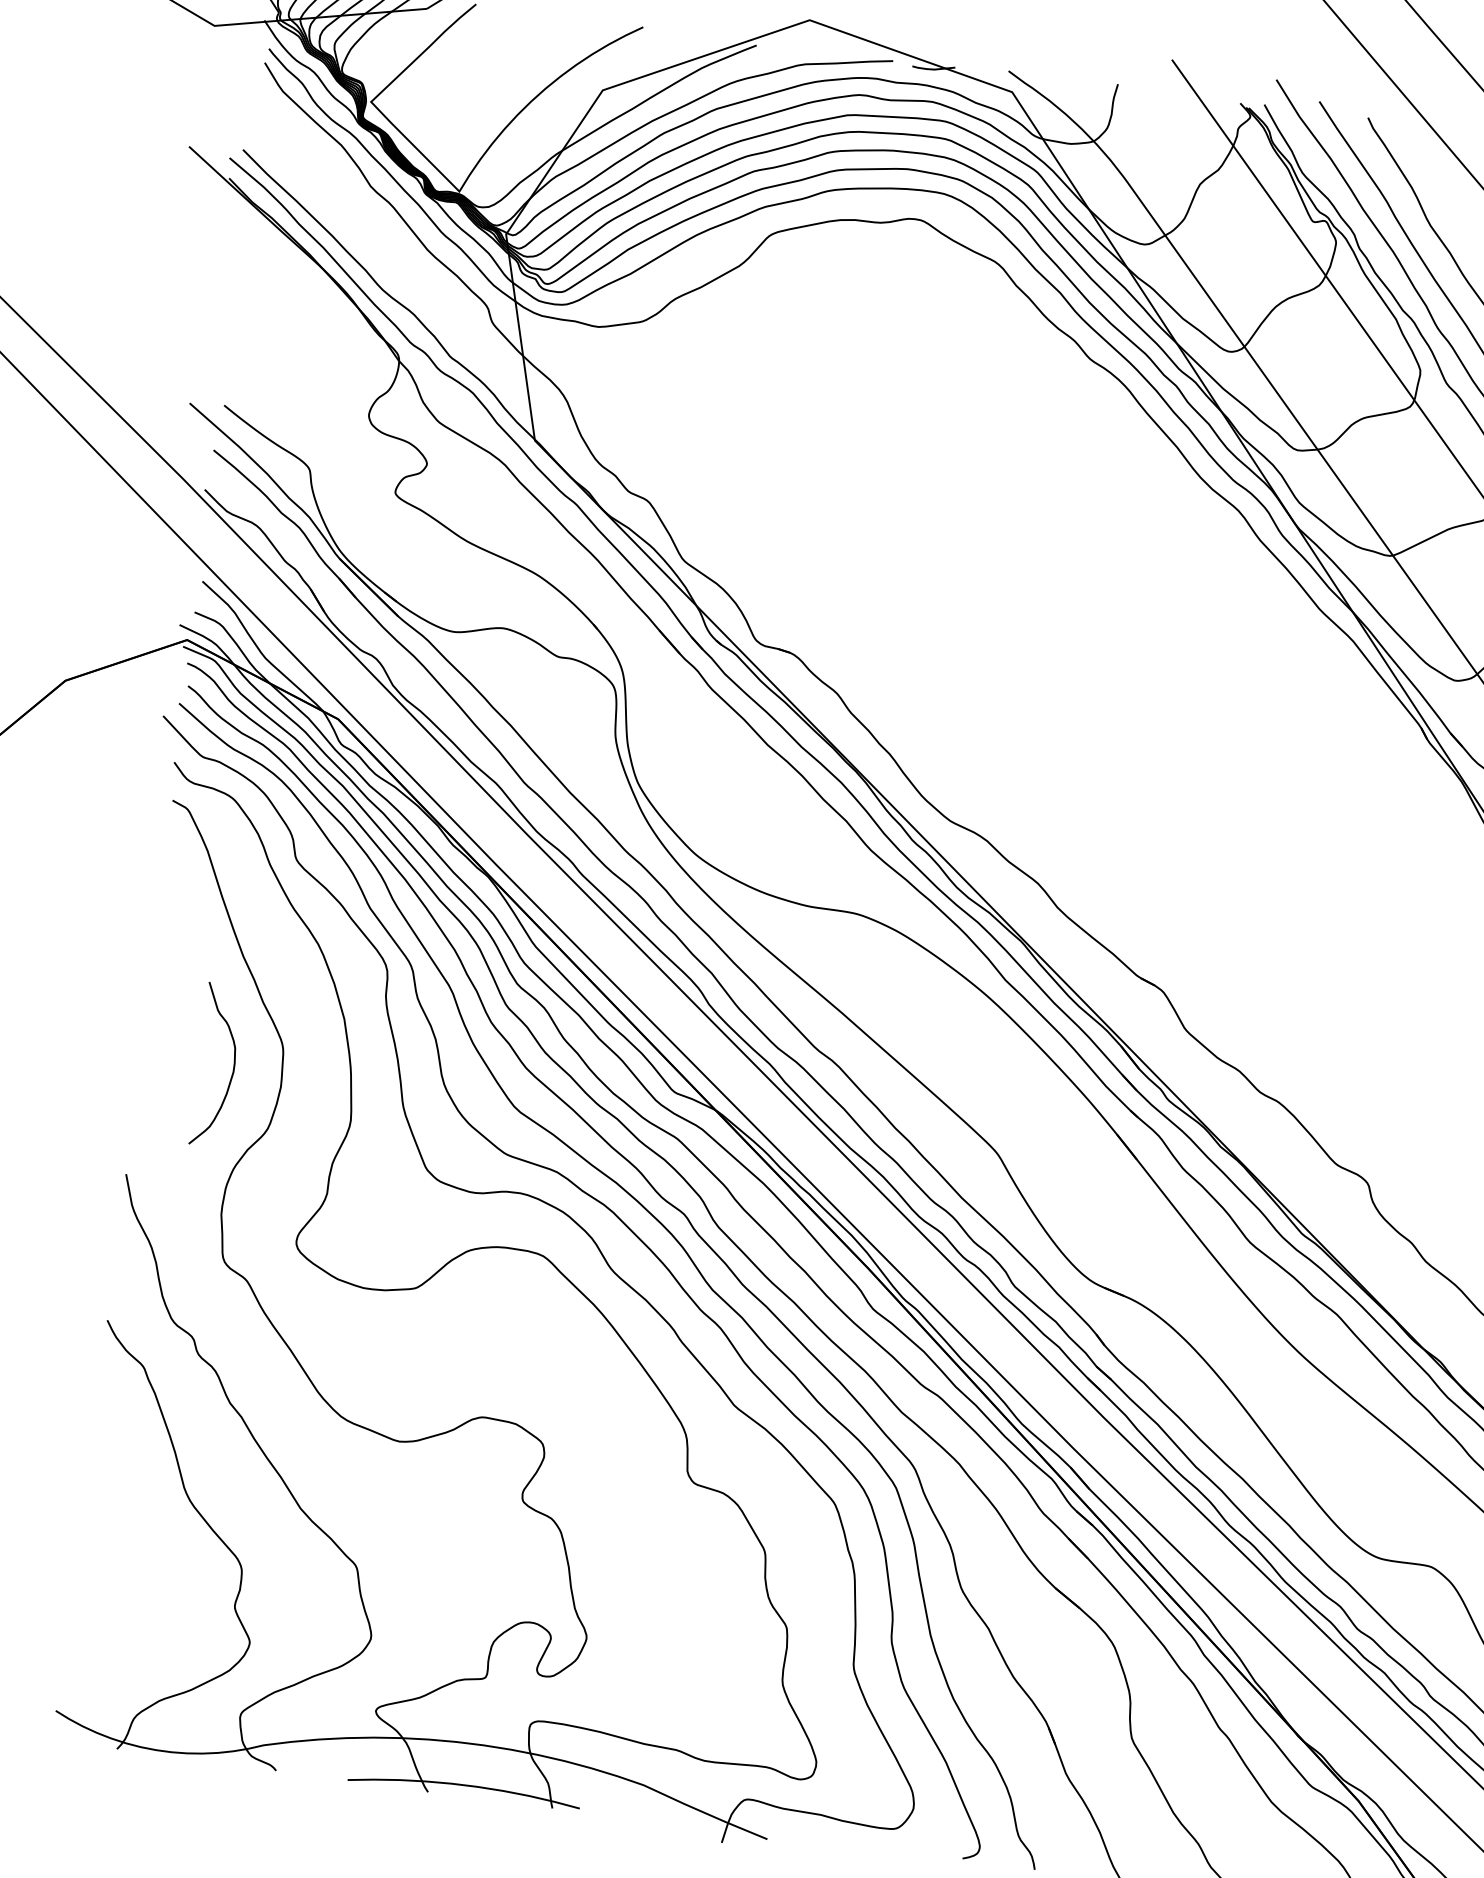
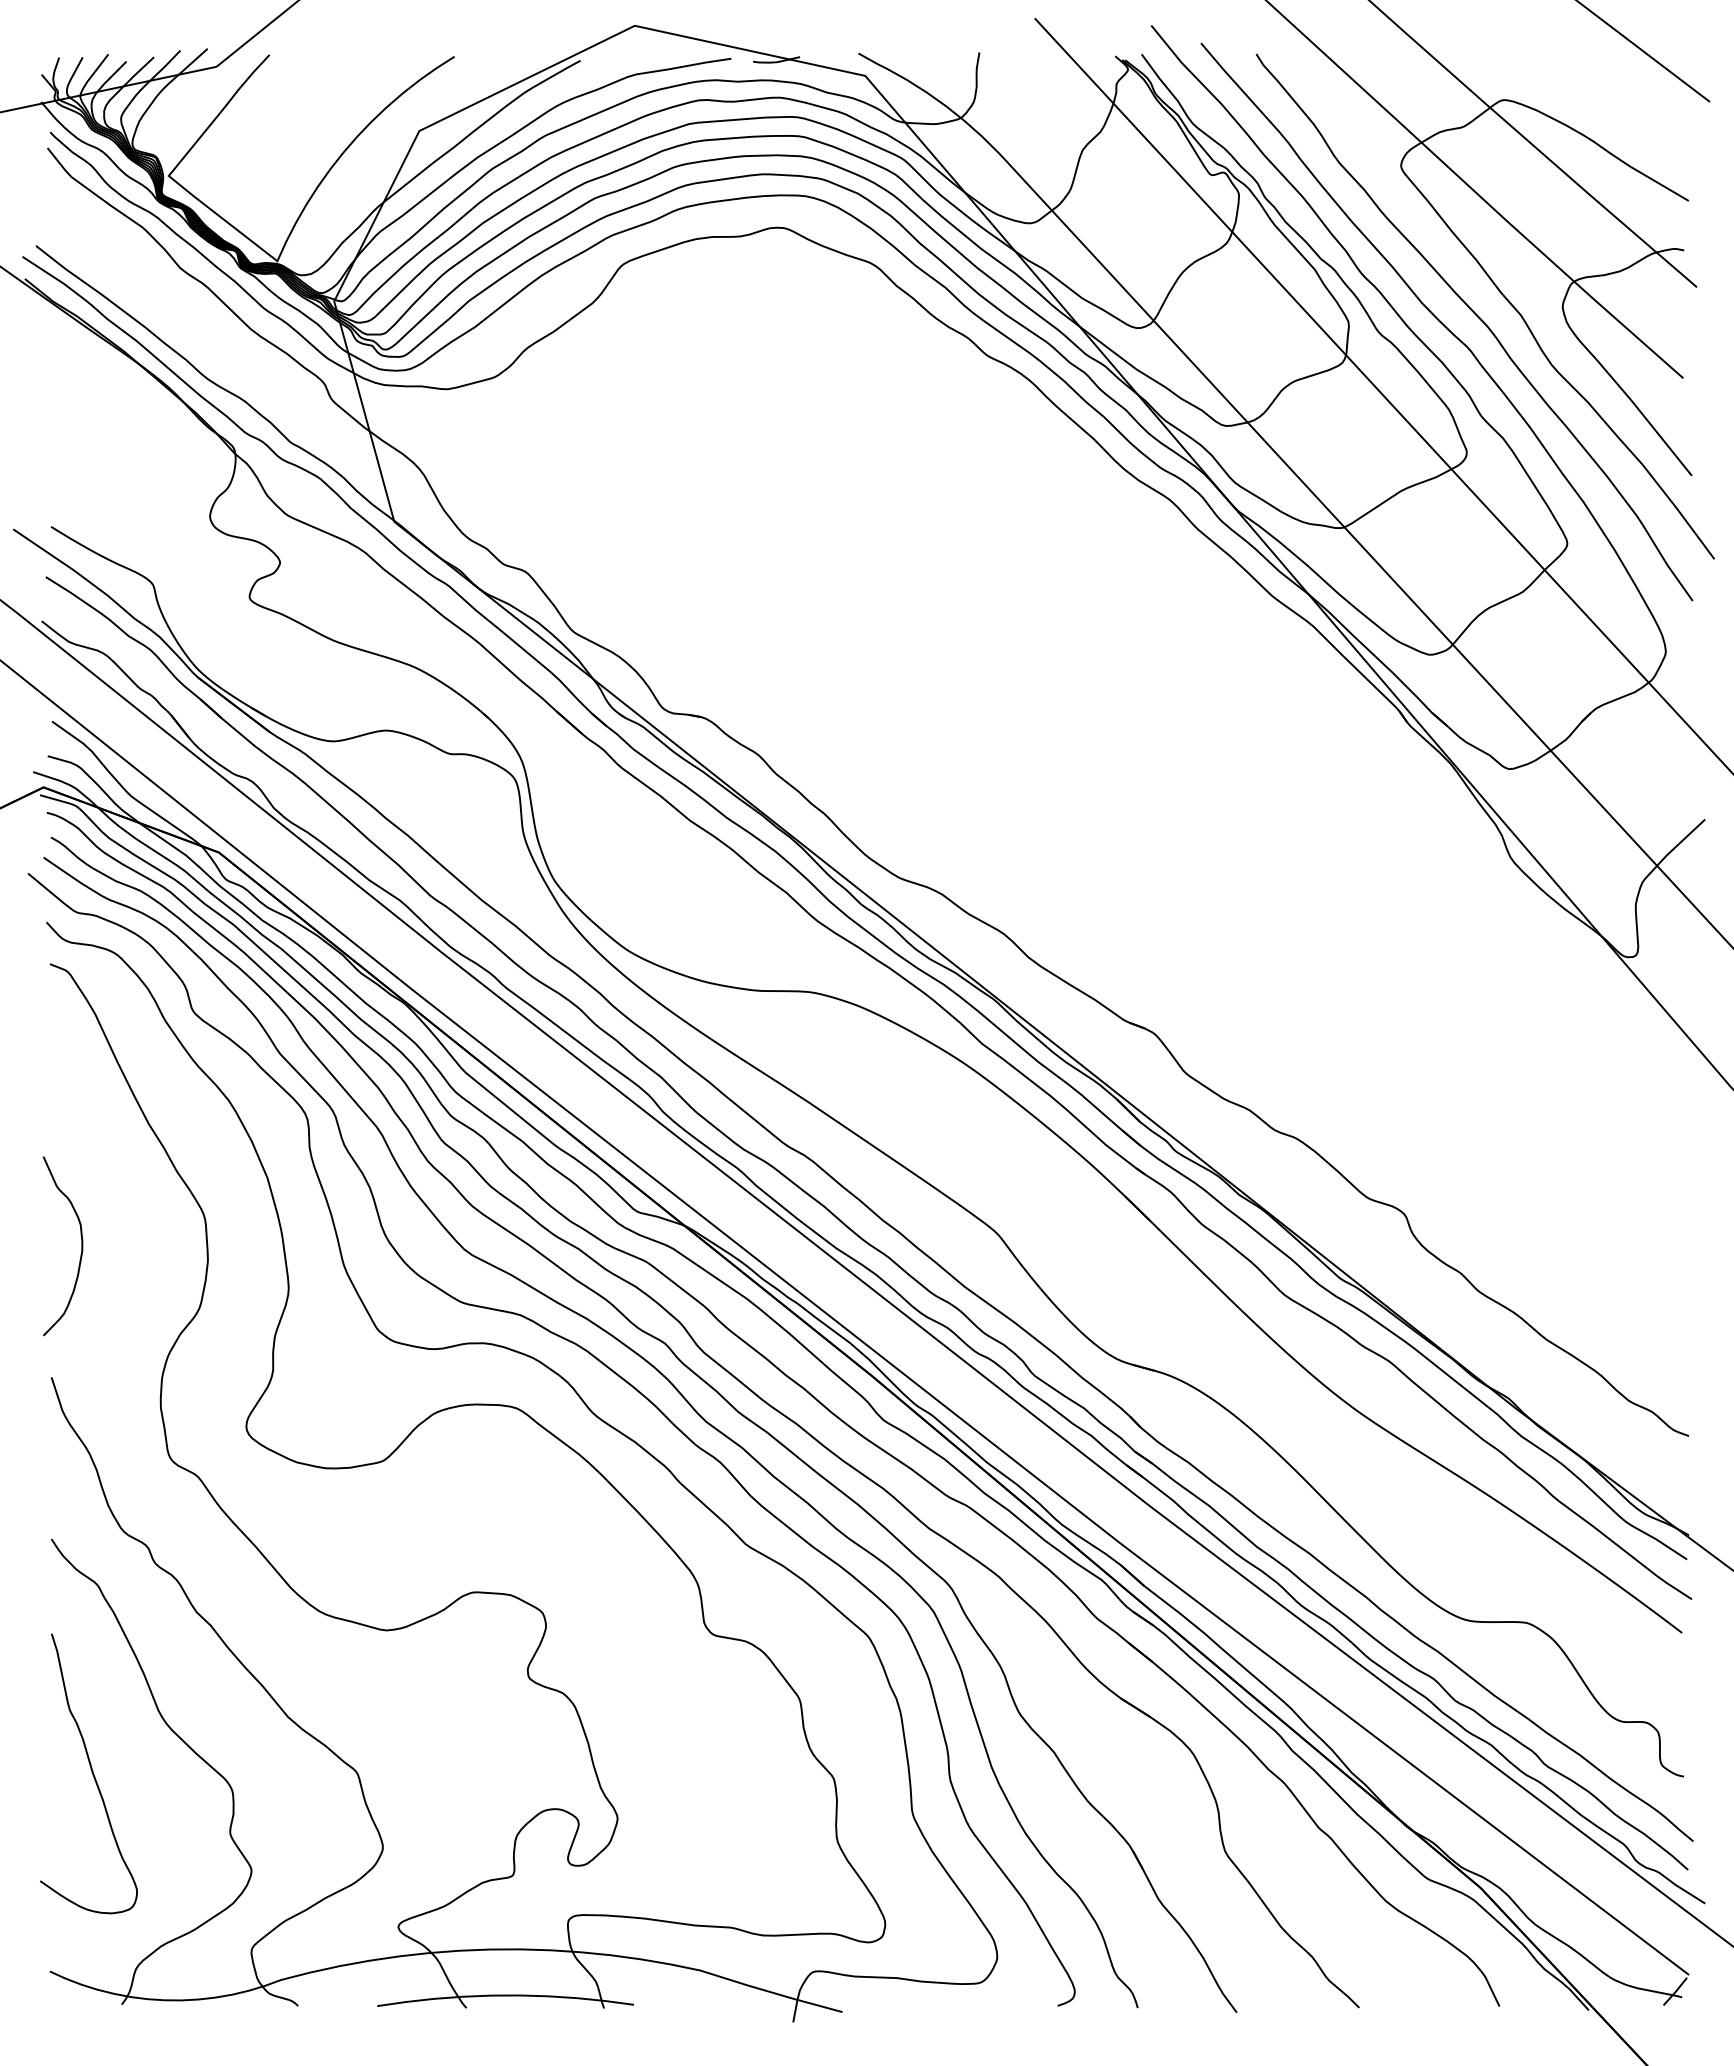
curve: (233, 1067) -> (81, 1246), moved
curve: (116, 1535) -> (91, 1772), added

